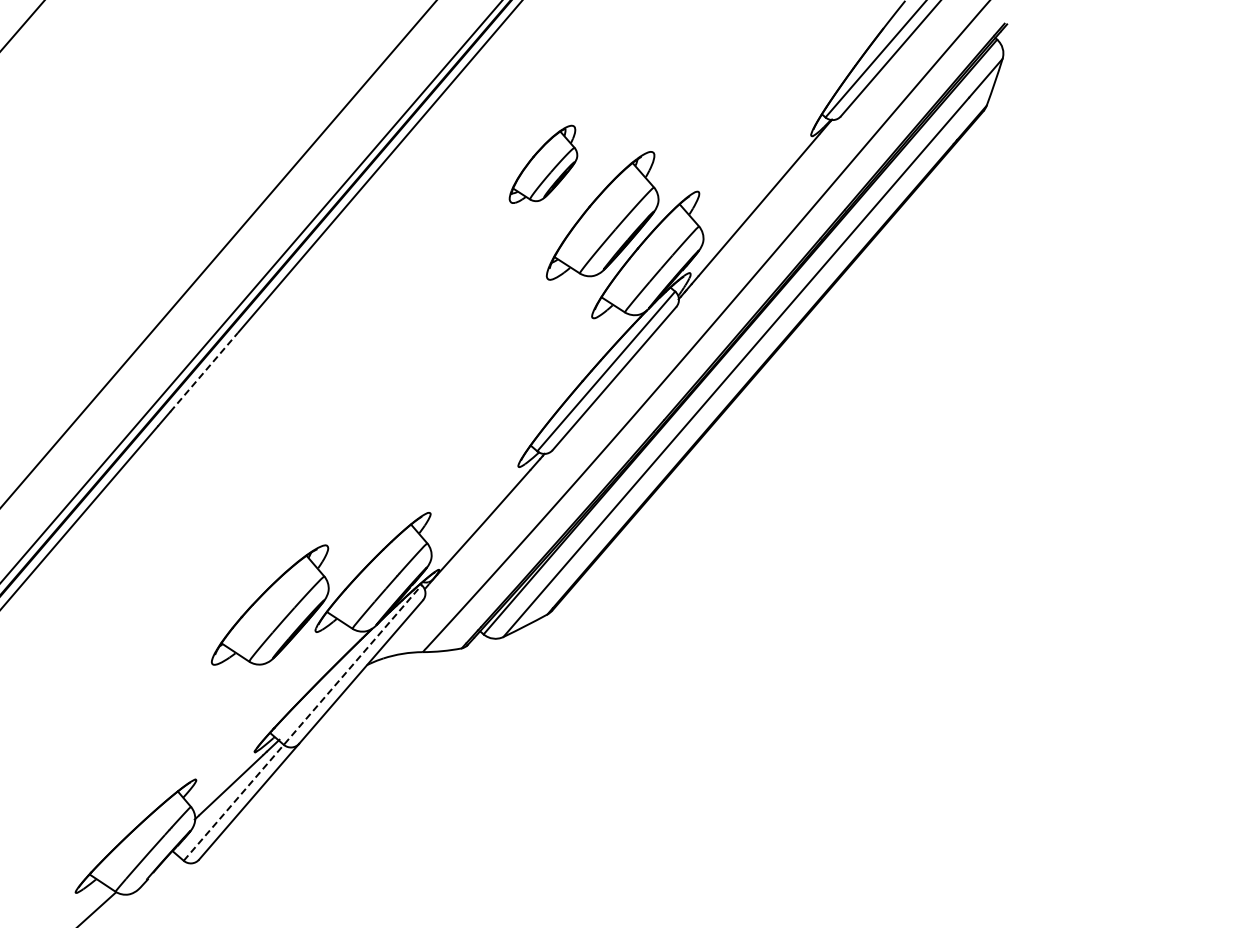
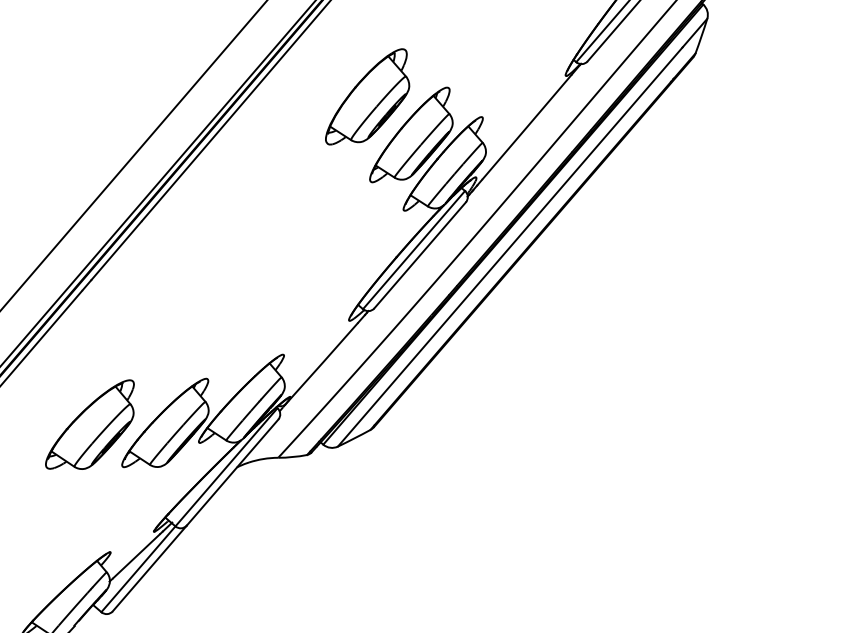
part: (543, 164) -> (367, 96), size x1.67
line: (204, 372) -> (116, 250), dashed -> solid
part: (167, 607) -> (89, 424), added
line: (303, 722) -> (190, 509), dashed -> solid

